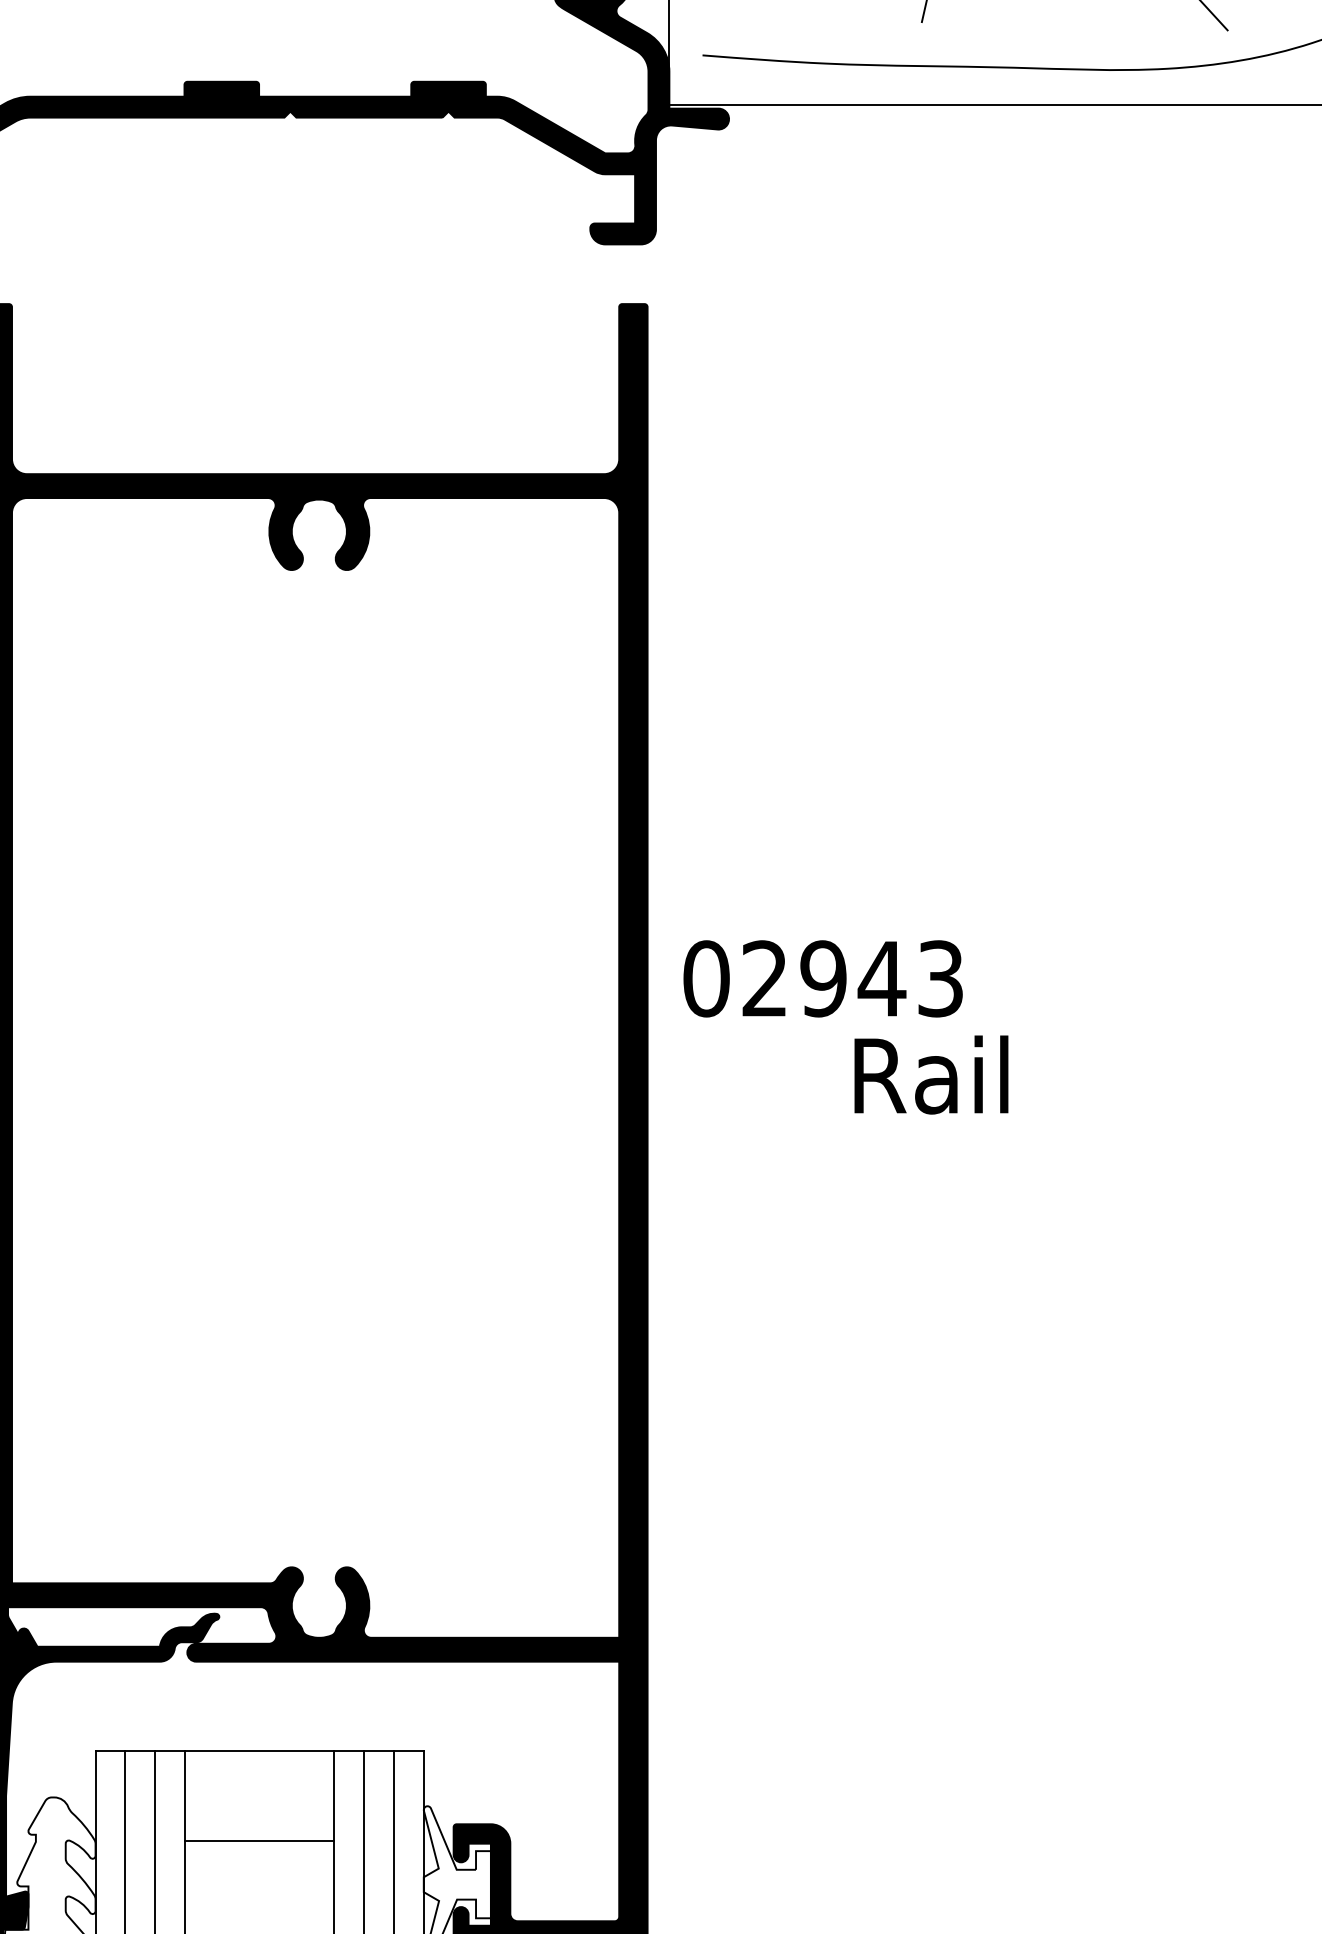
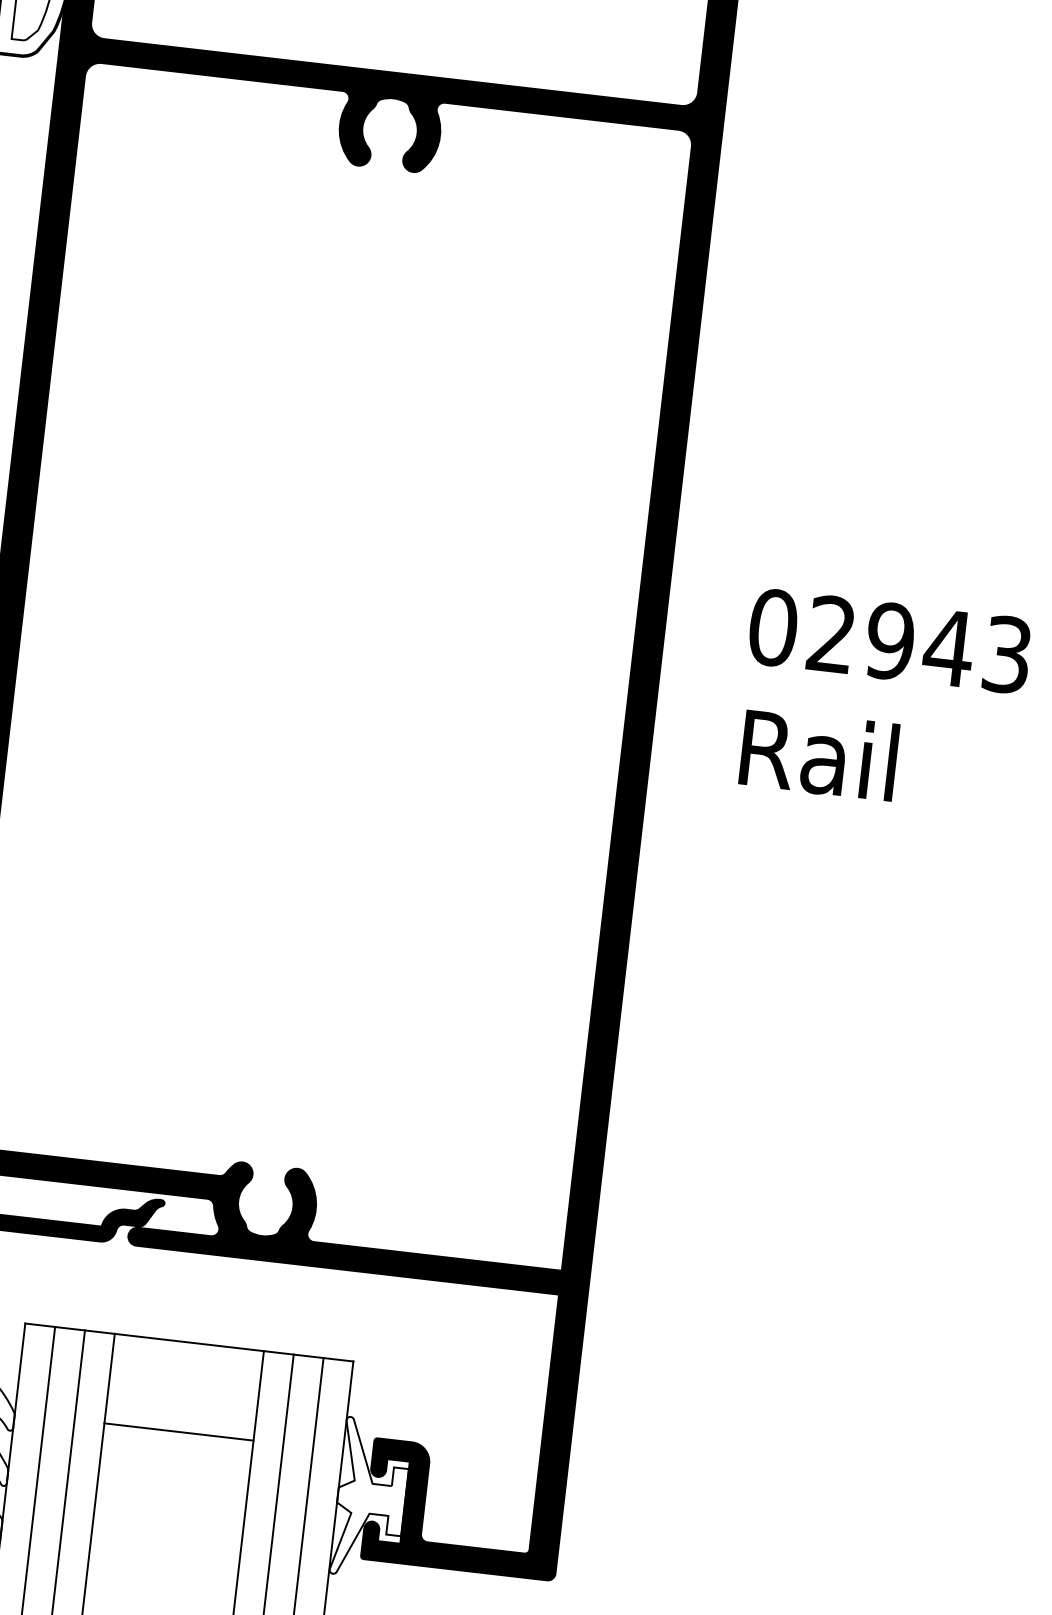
text: (822, 978) -> (889, 640), moved
text: (931, 1074) -> (819, 754), moved

